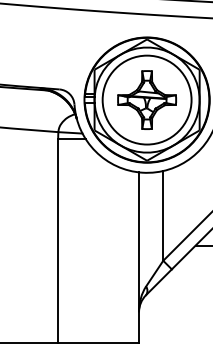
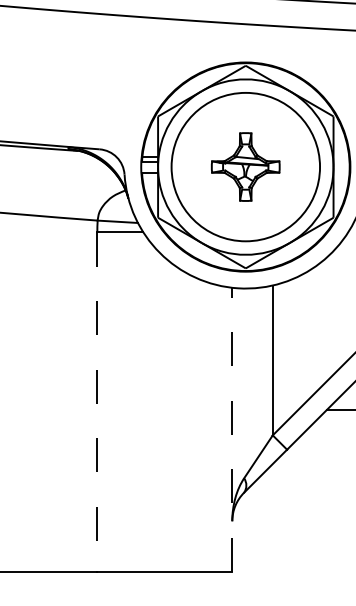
part: (146, 99) -> (244, 166), size x0.7
line: (58, 240) -> (97, 401), solid -> dashed
line: (139, 257) -> (233, 429), solid -> dashed

